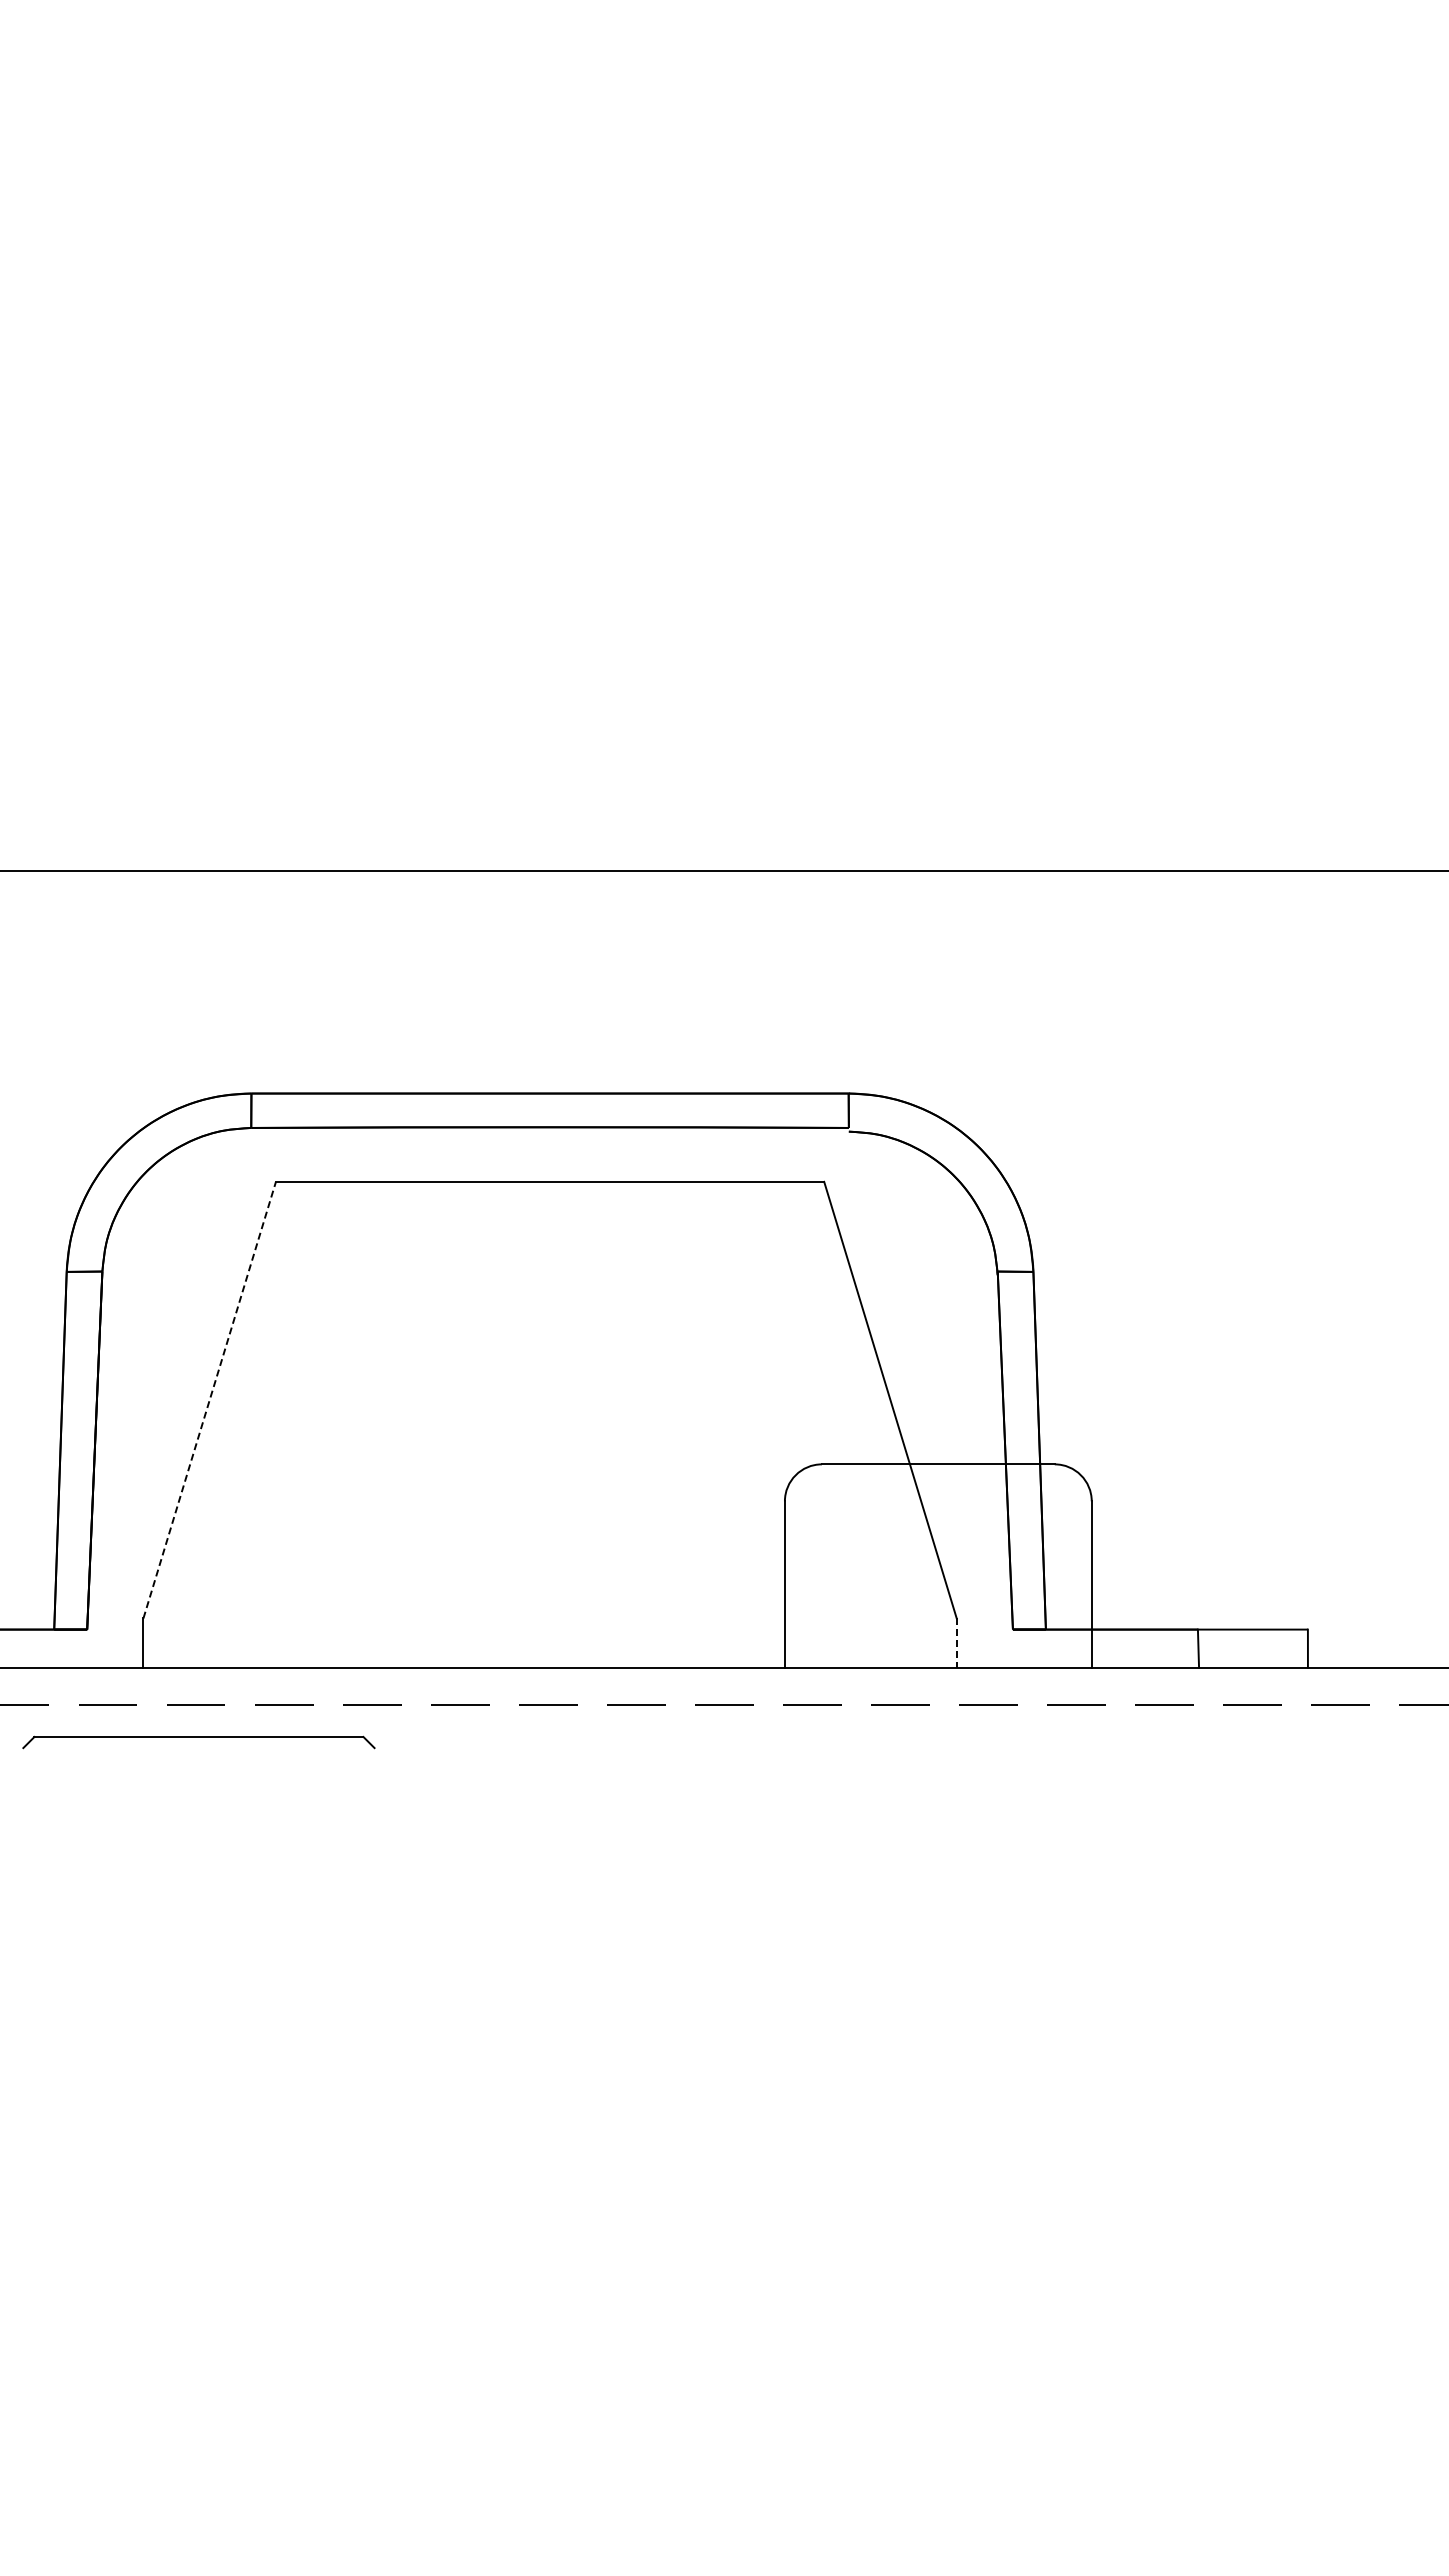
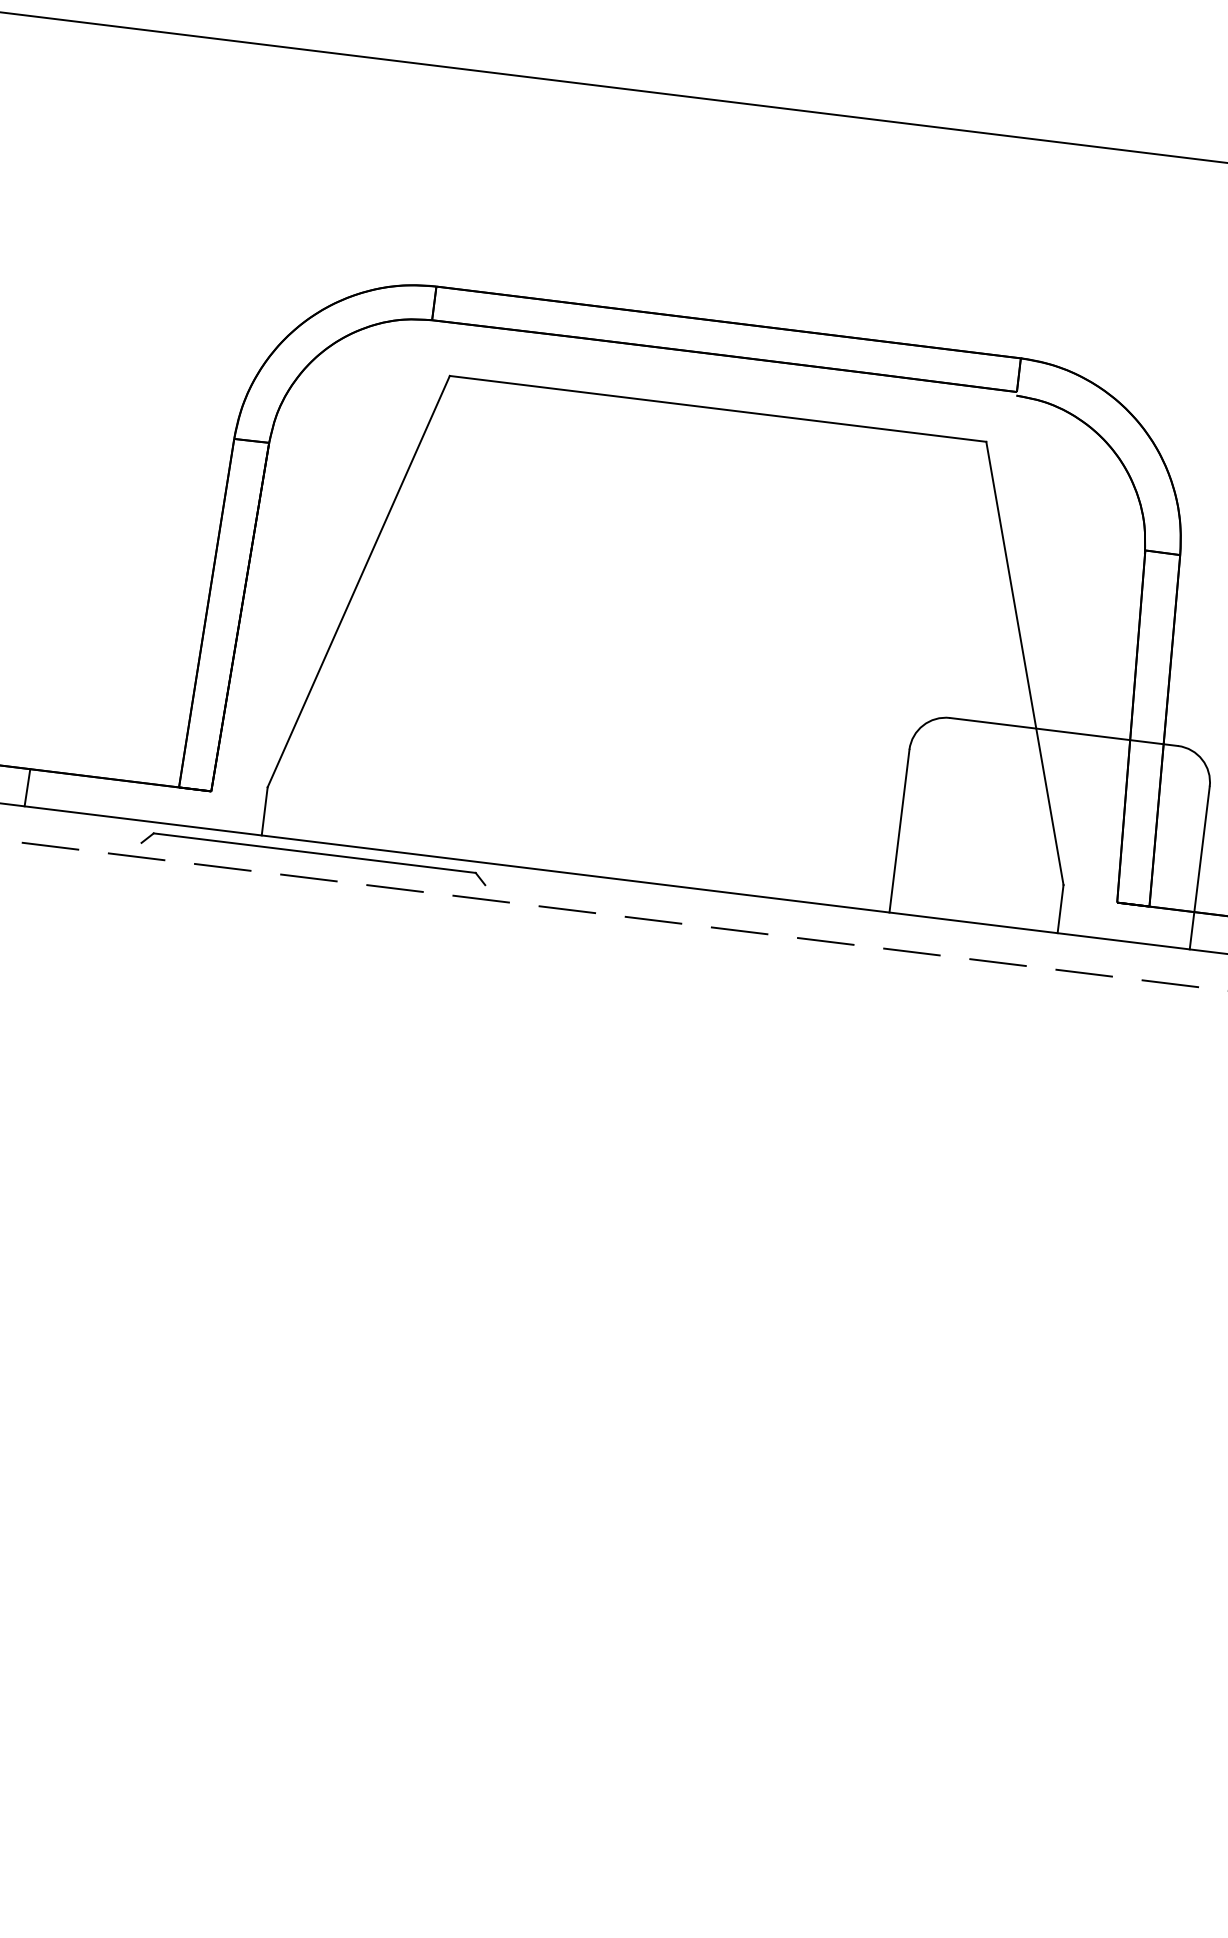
line: (209, 1399) -> (358, 580), dashed -> solid
line: (956, 1643) -> (1060, 909), dashed -> solid
part: (198, 1742) -> (313, 858), moved

